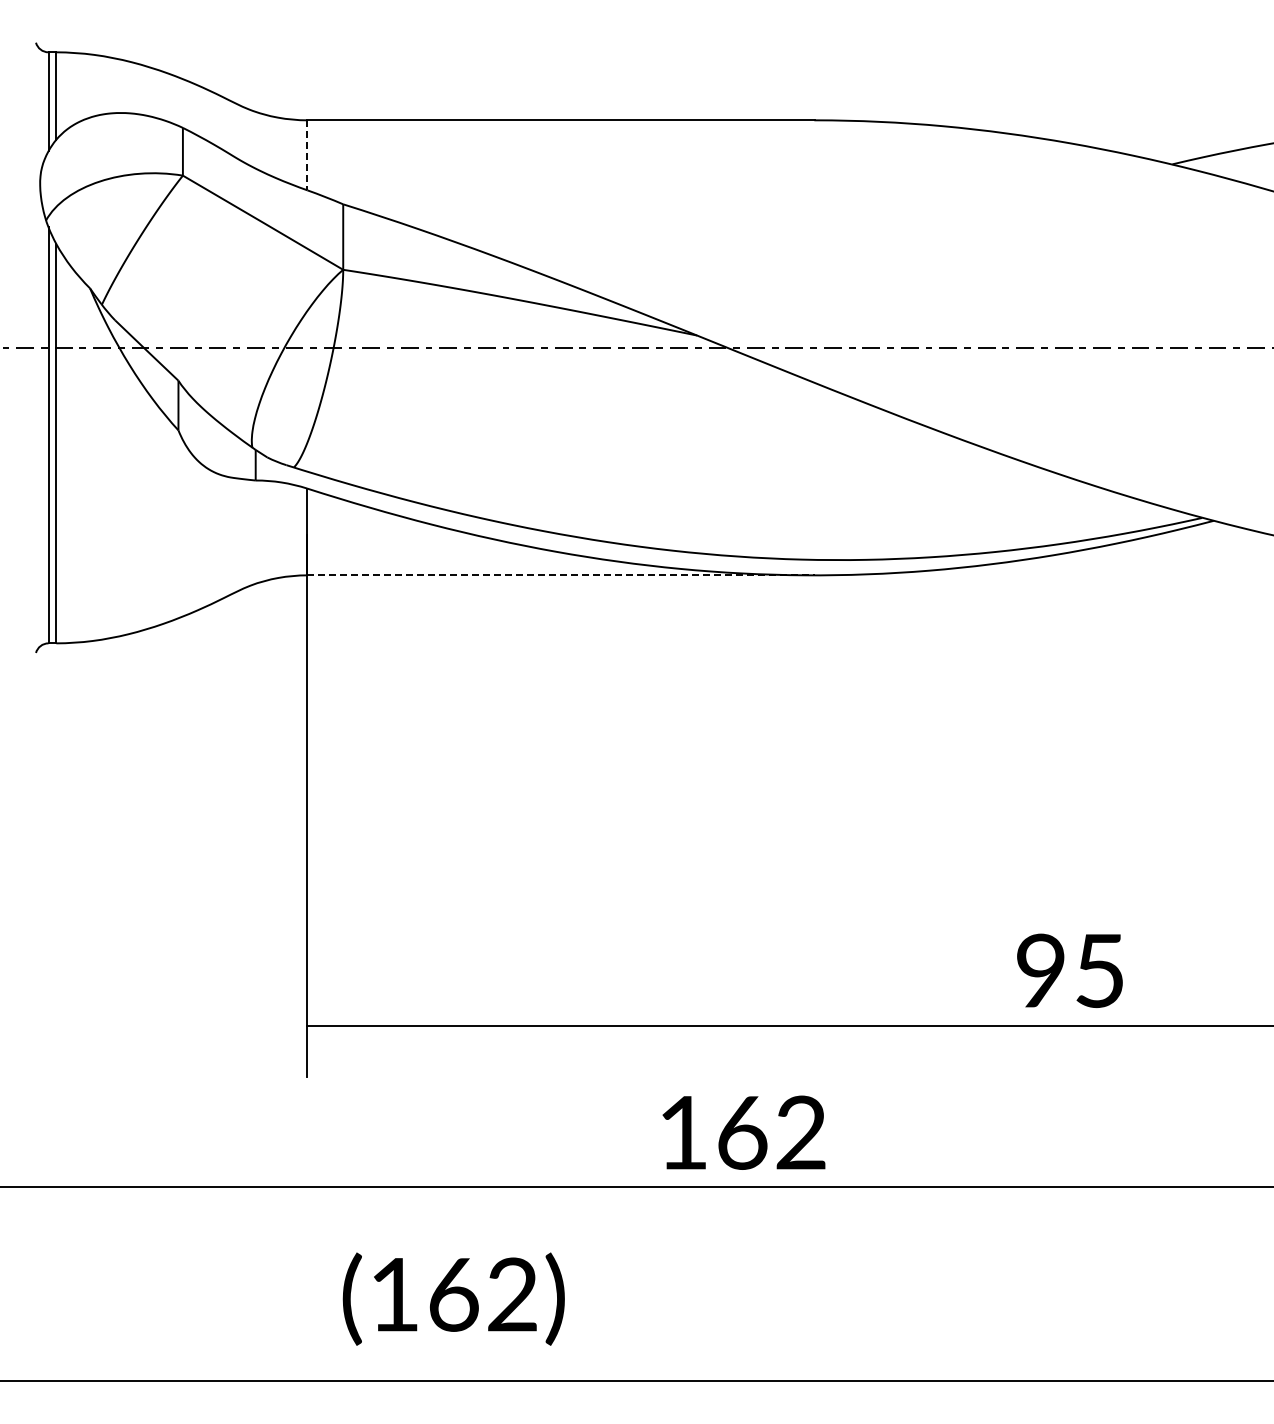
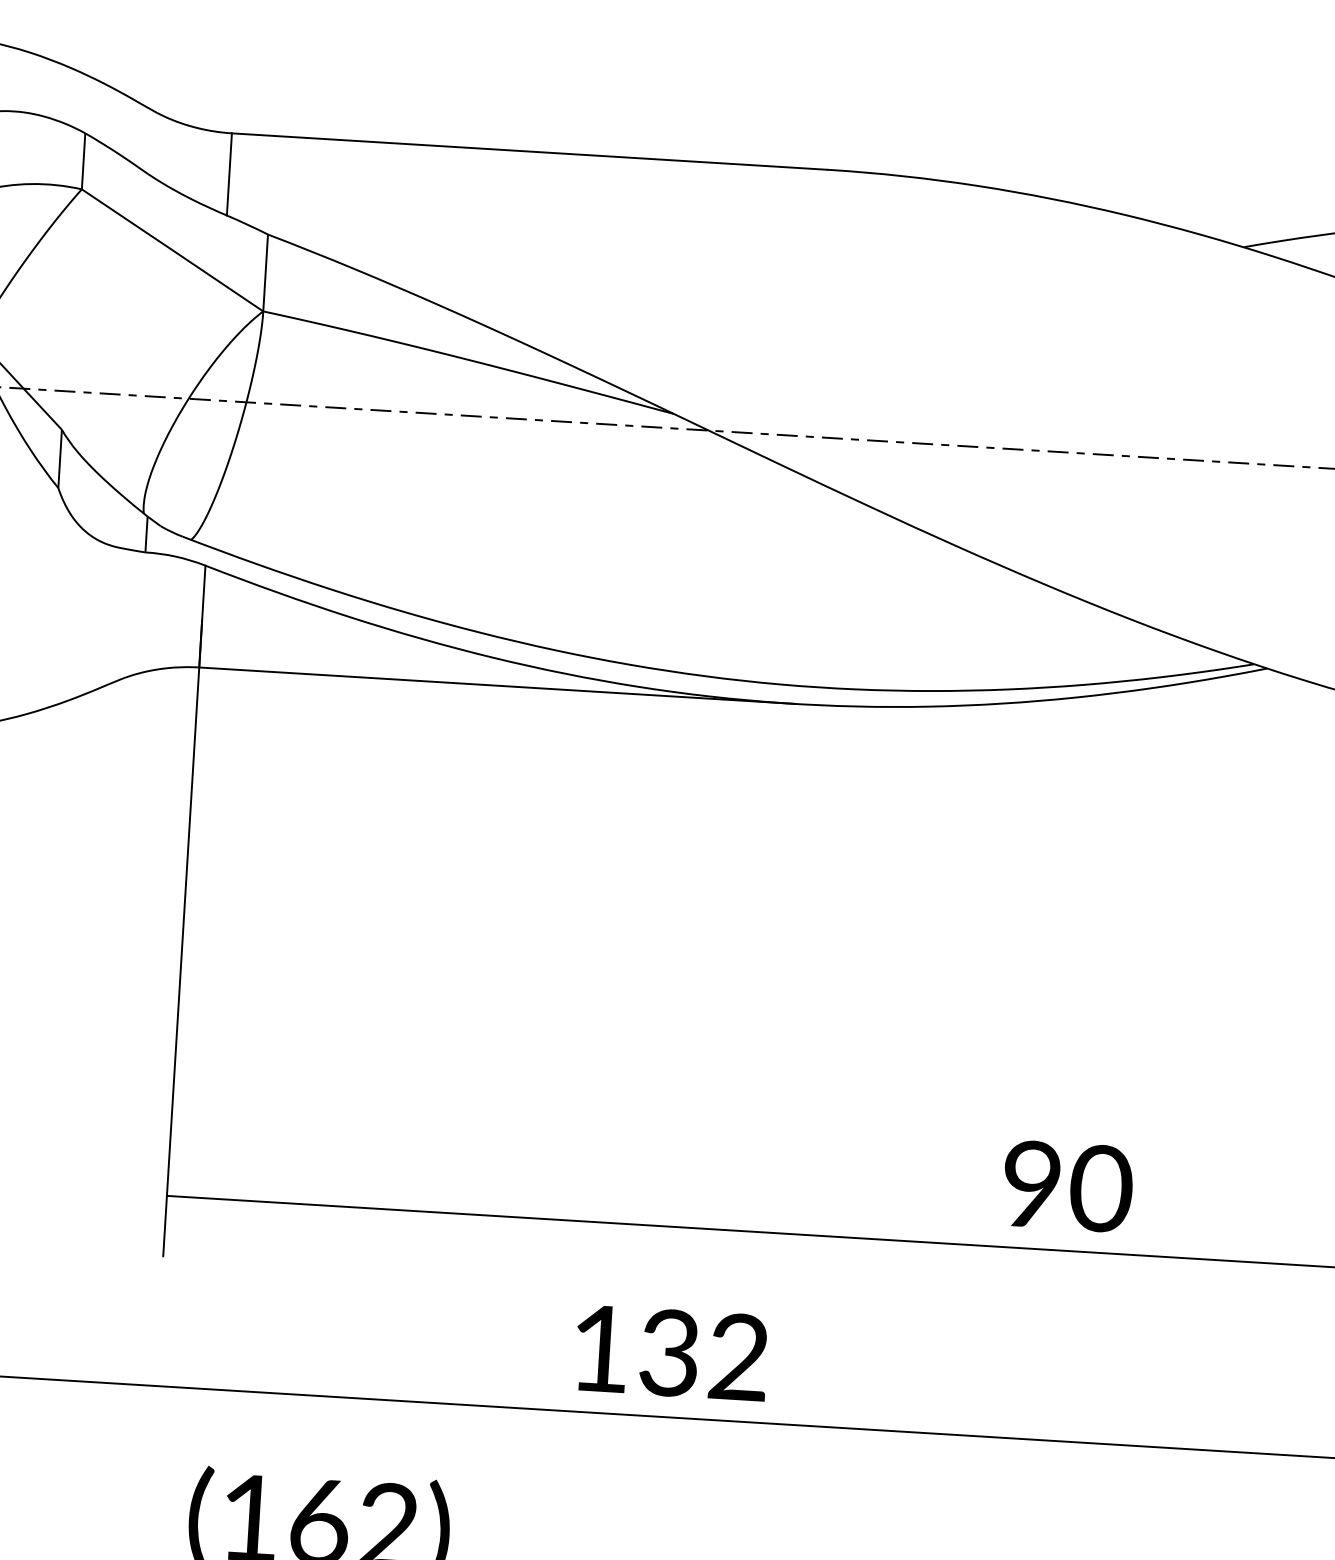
line: (307, 155) -> (229, 174), dashed -> solid
line: (561, 575) -> (497, 685), dashed -> solid
text: (1099, 970) -> (1100, 1188), 95 -> 90
text: (742, 1132) -> (670, 1352), 162 -> 132

